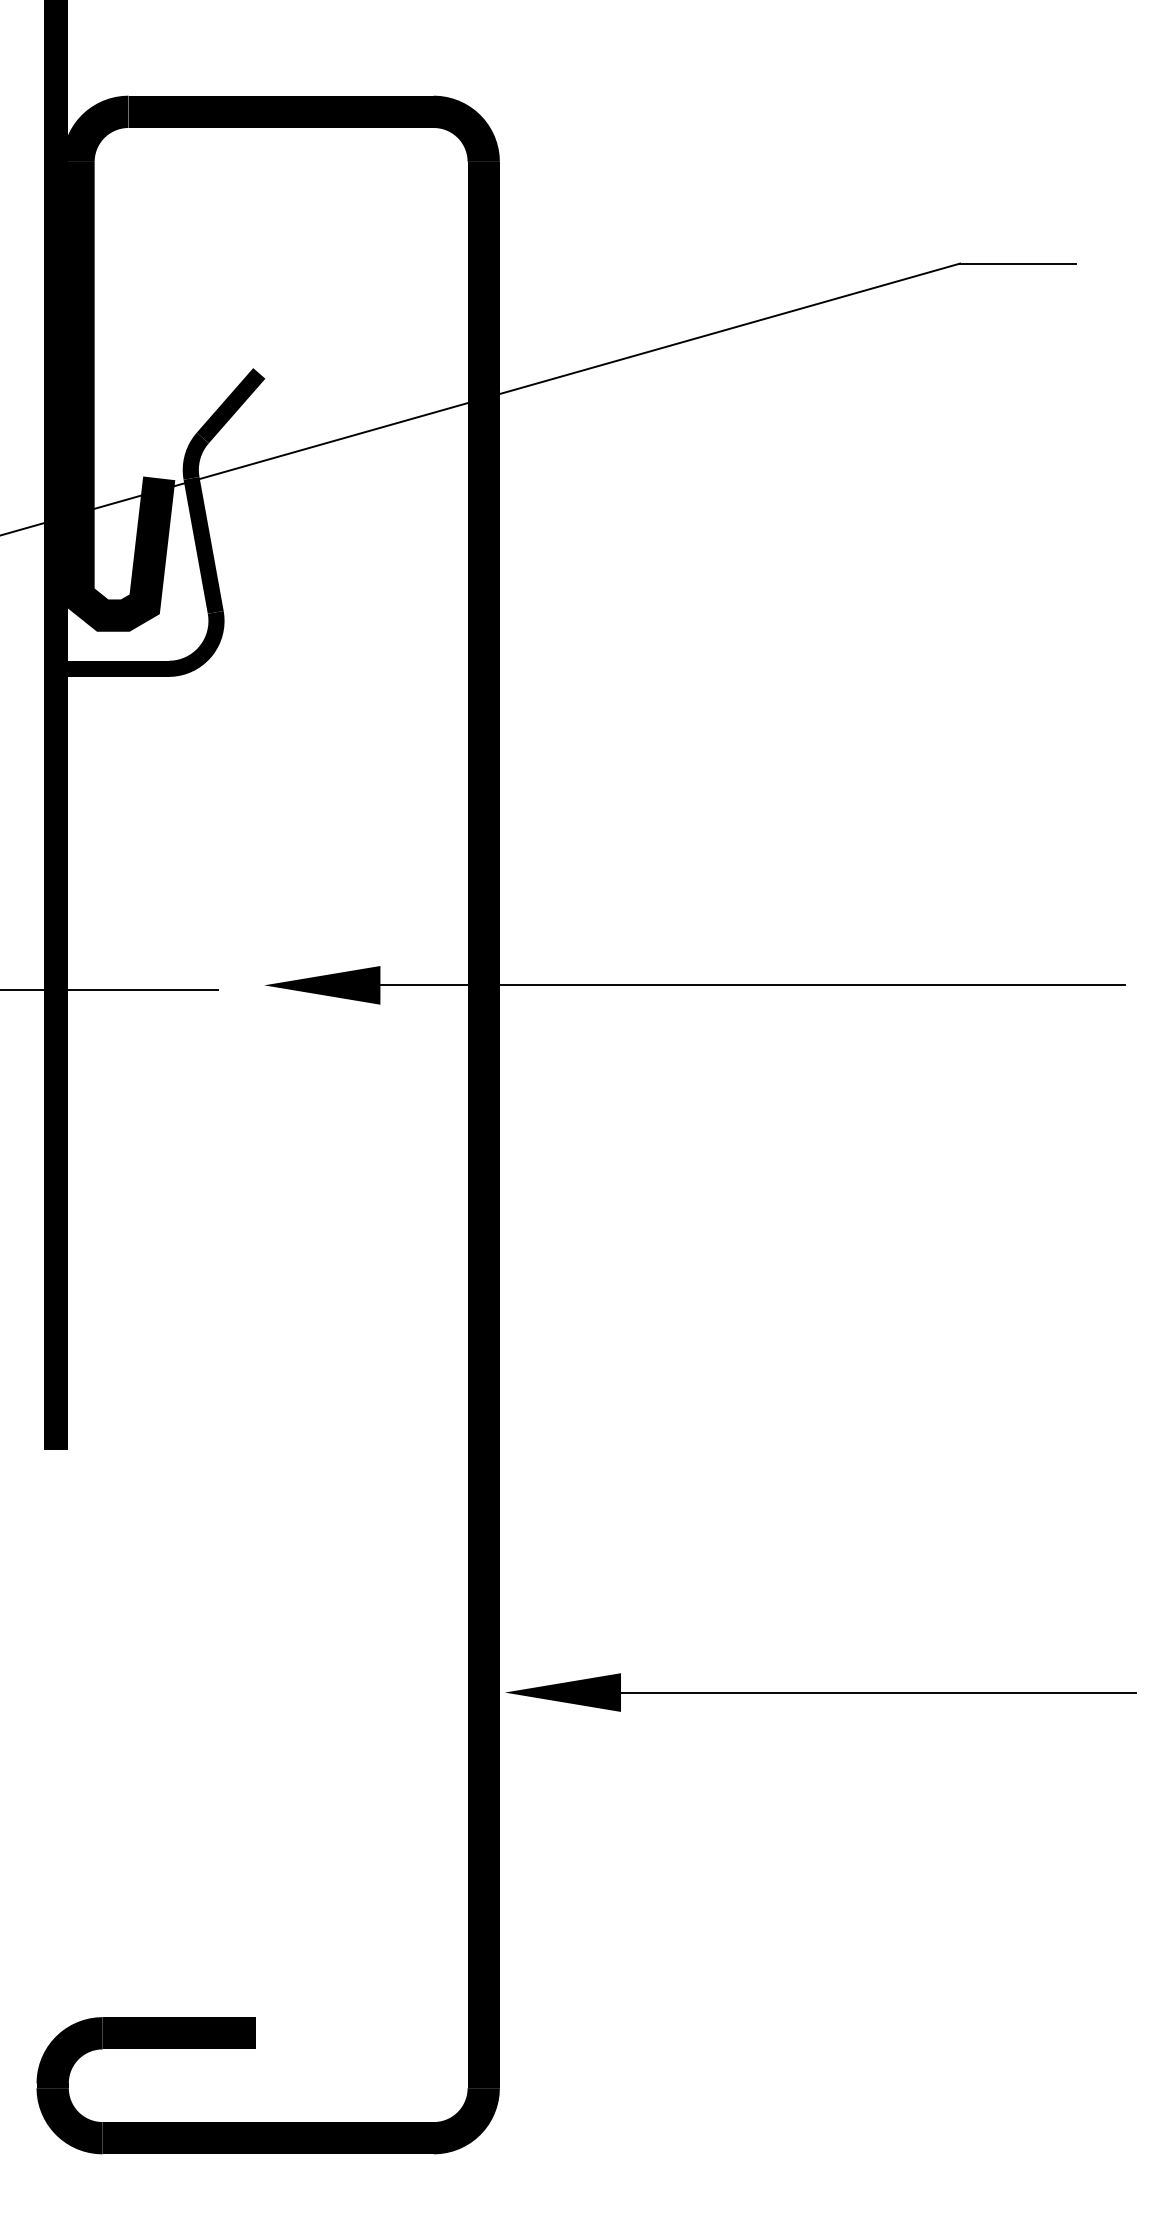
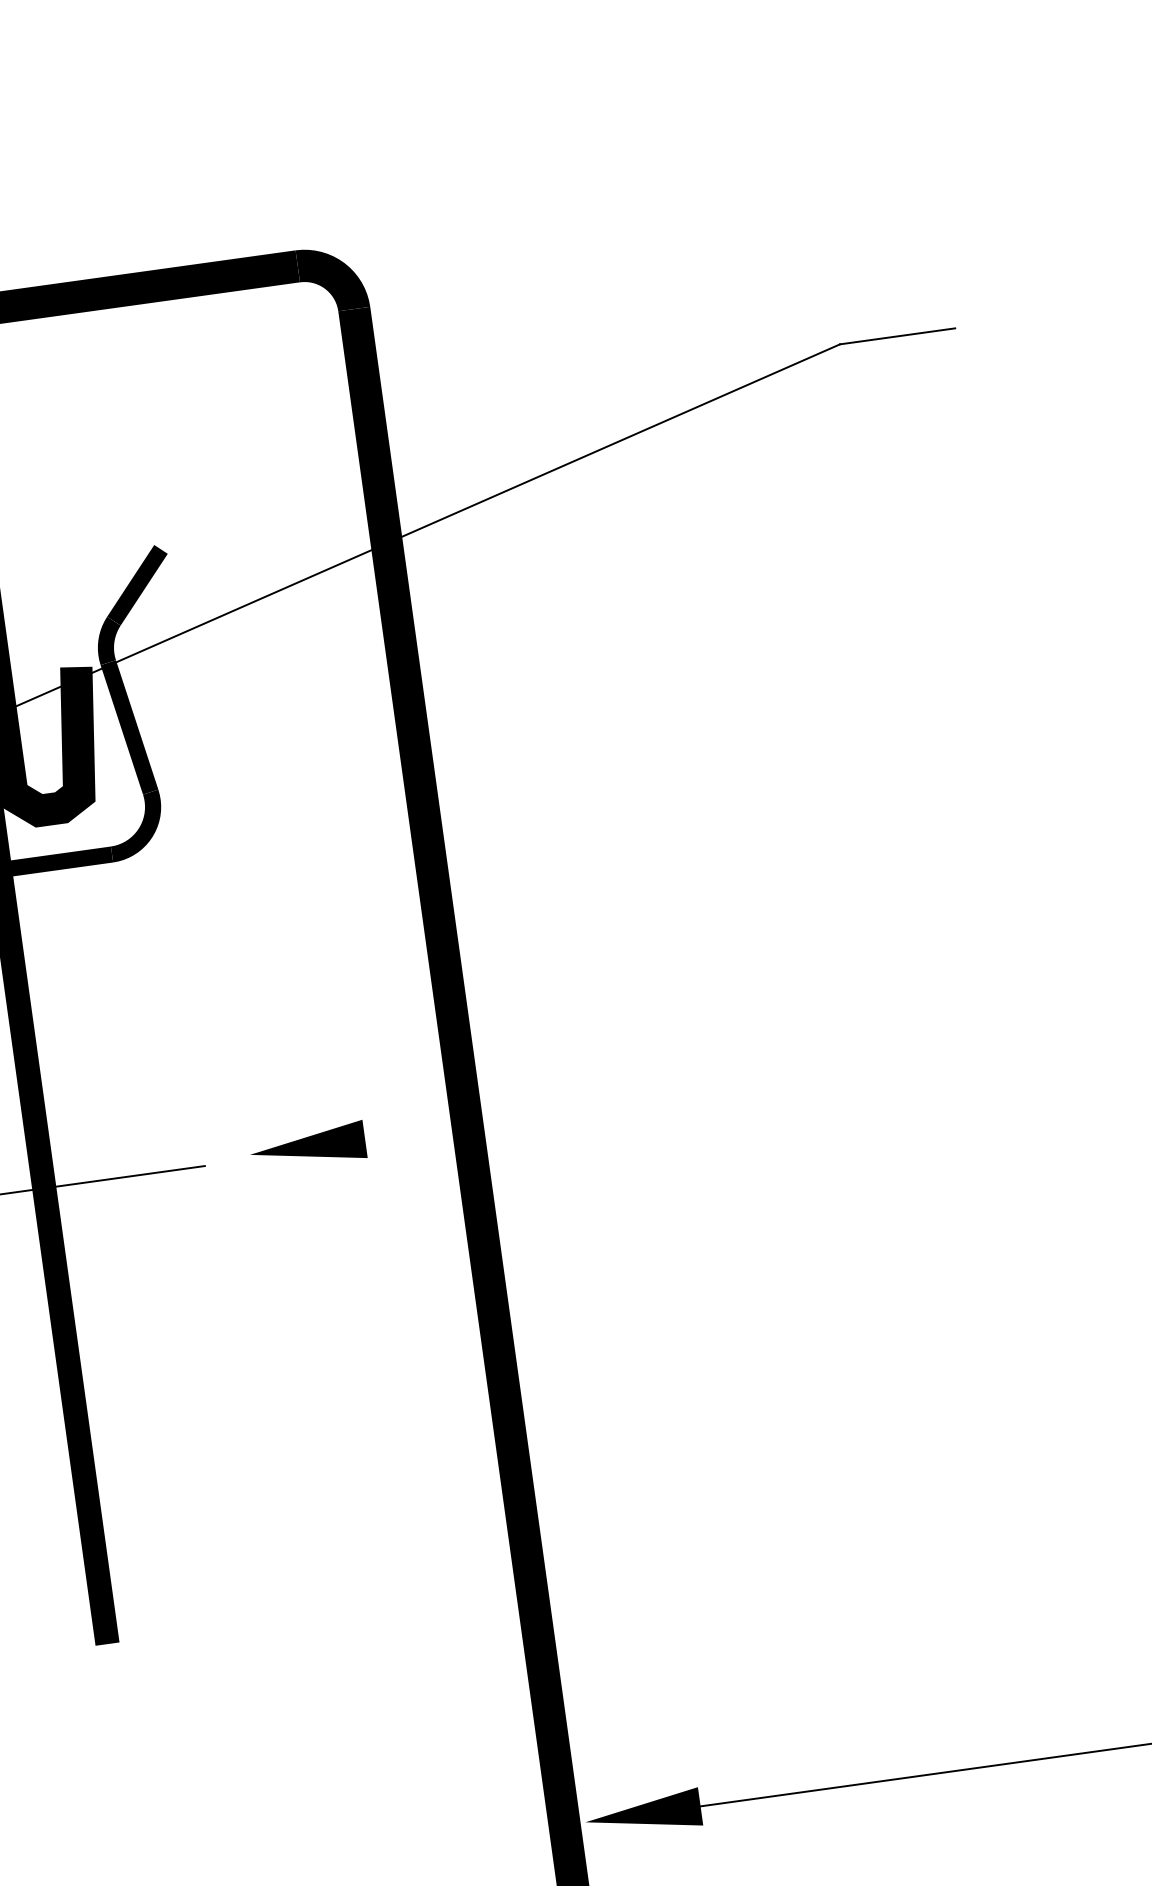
line: (752, 985) -> (733, 1087), removed

